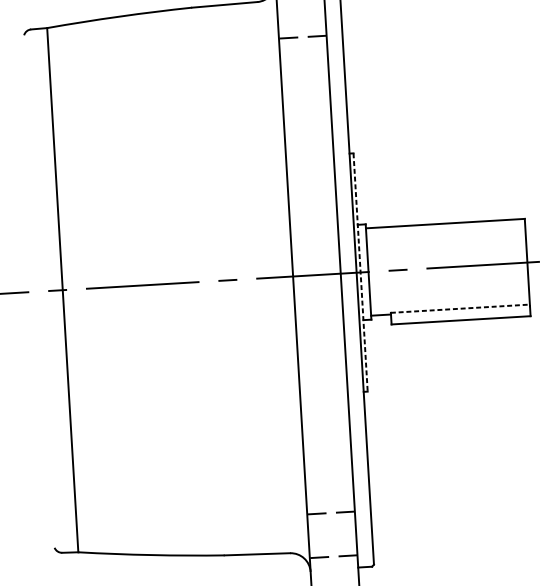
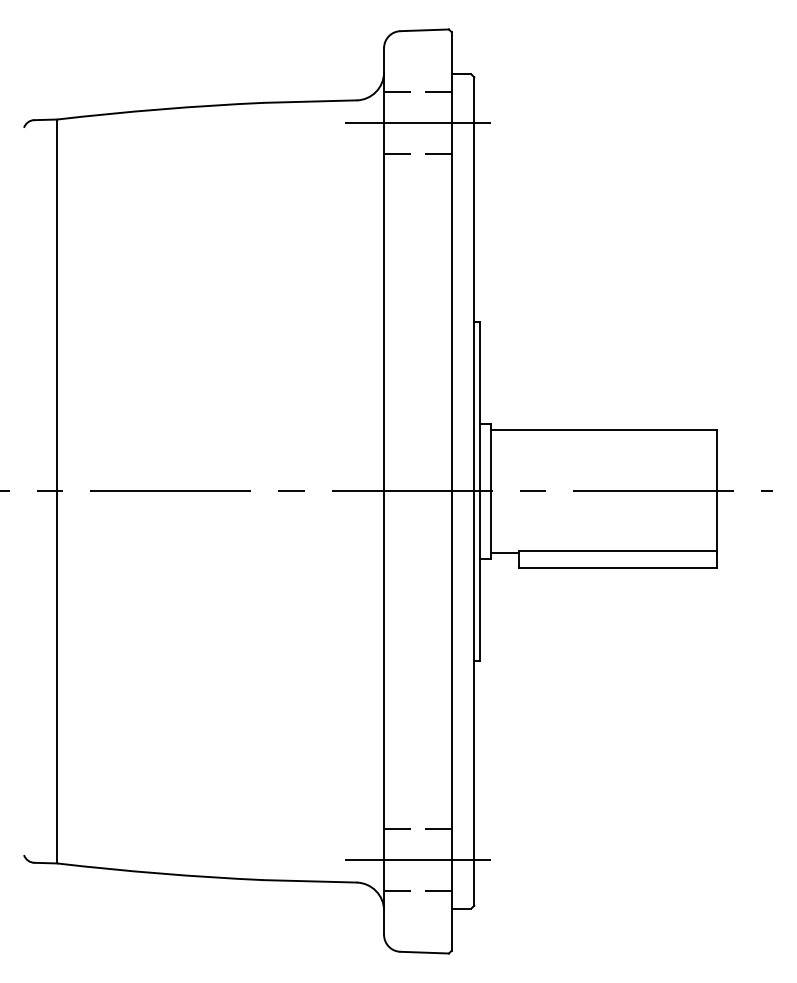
line: (301, 15) -> (417, 122), added
line: (360, 272) -> (479, 491), dashed -> solid
line: (460, 309) -> (617, 551), dashed -> solid
line: (332, 535) -> (417, 860), added

